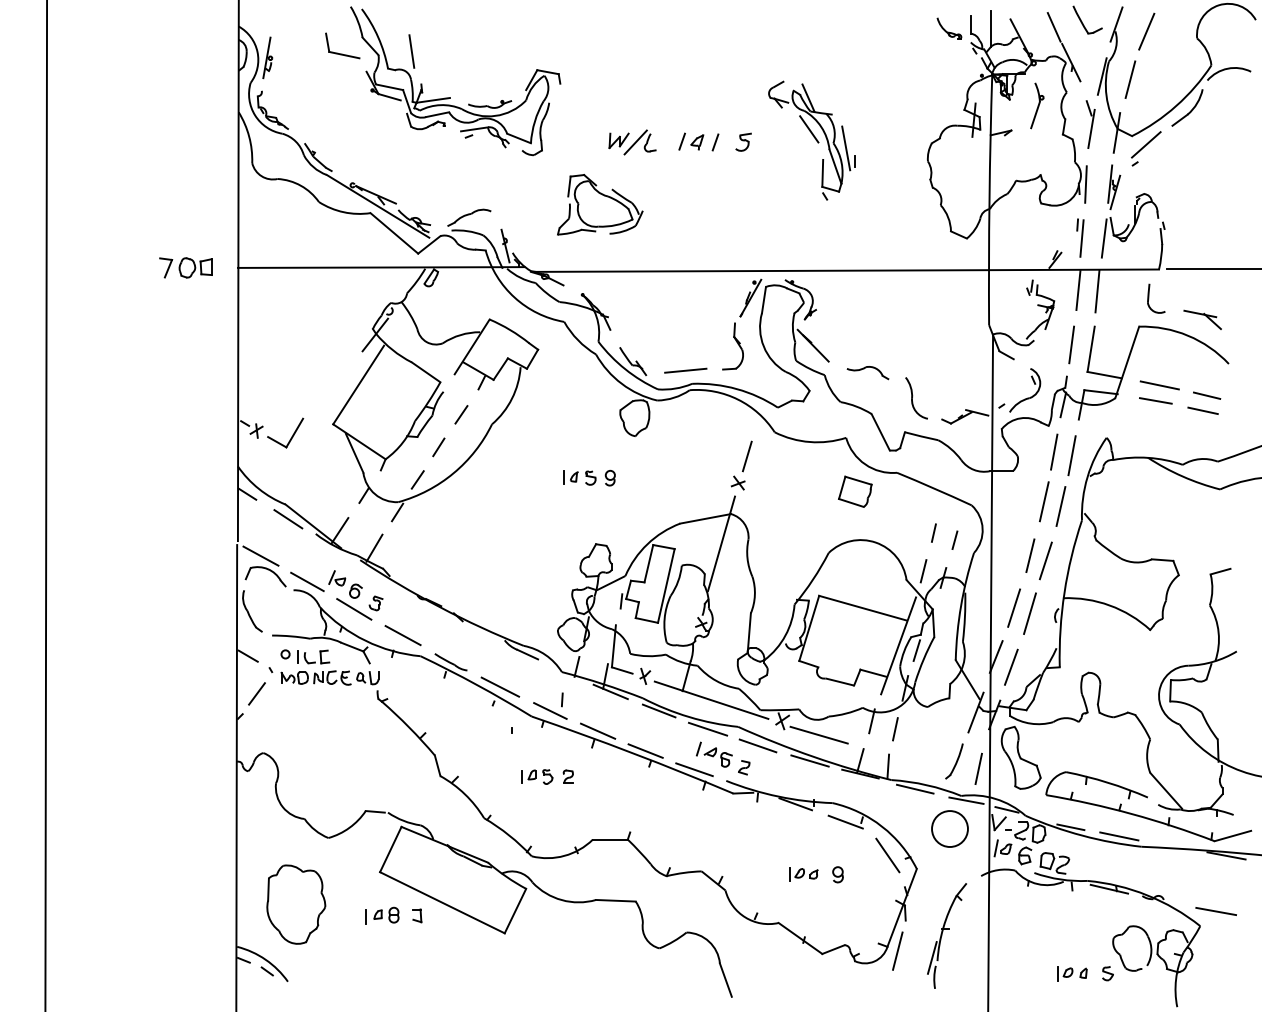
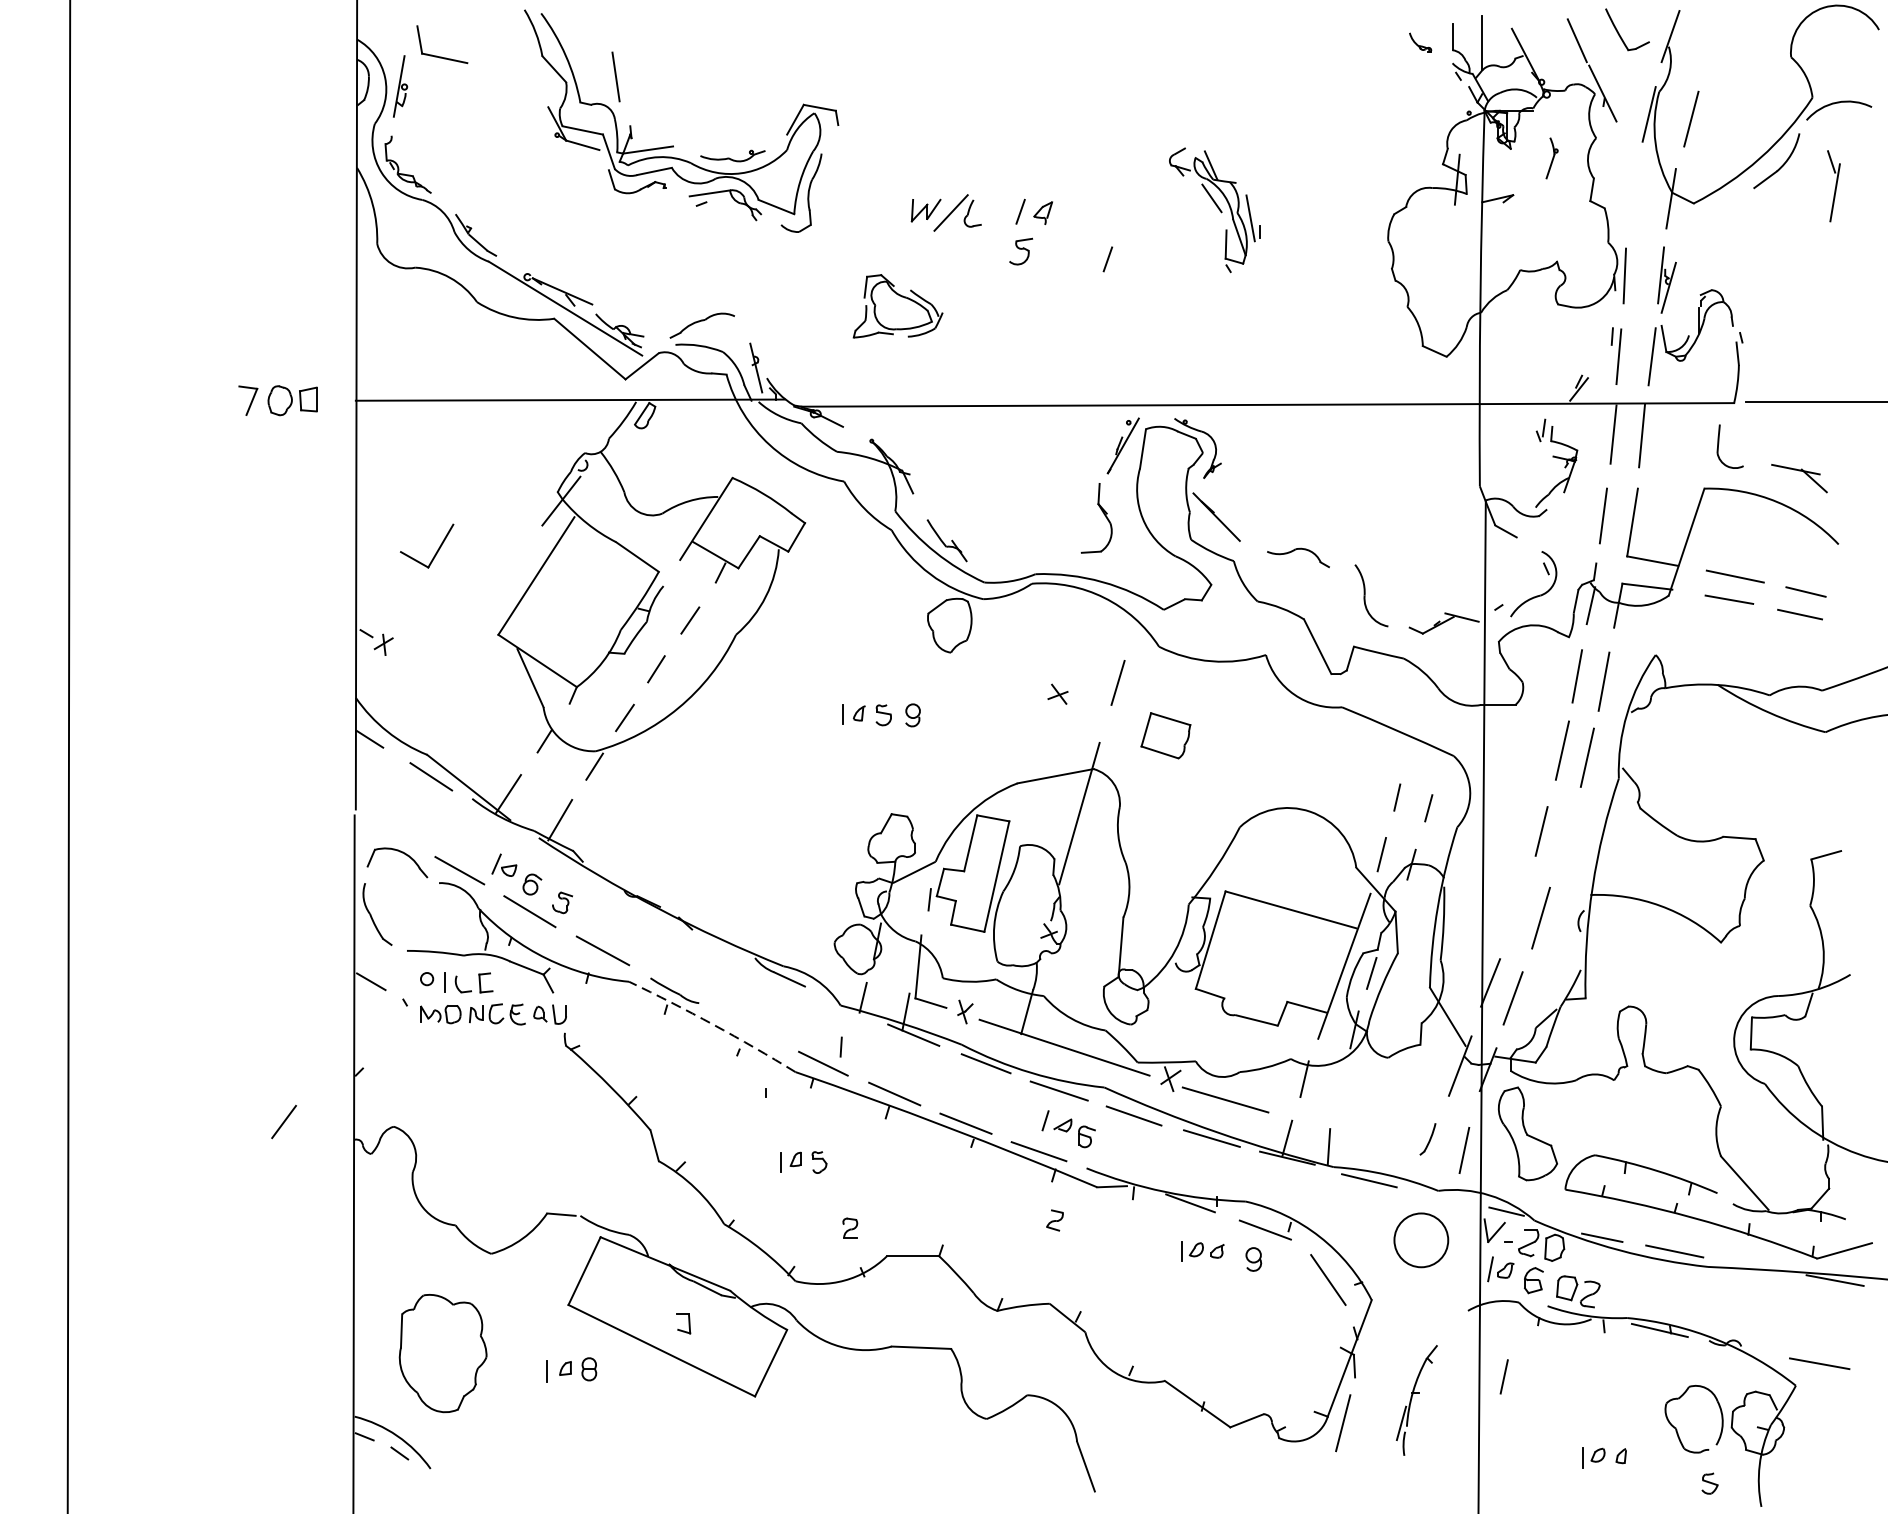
part: (949, 28) -> (1420, 42), size x0.6
line: (1146, 31) -> (1715, 46), removed
part: (342, 53) -> (441, 55), moved
part: (1037, 105) -> (1552, 157), size x0.6
part: (1090, 124) -> (1833, 186), moved
part: (811, 140) -> (1214, 210), size x0.7
part: (743, 141) -> (1021, 250), moved
line: (715, 142) -> (1107, 259), moved
part: (1146, 148) -> (1715, 222), removed
part: (600, 204) -> (898, 305), size x0.7
line: (685, 370) -> (1025, 554), removed
part: (291, 436) -> (435, 551), moved
part: (737, 482) -> (1056, 693), moved
part: (855, 491) -> (1166, 735), moved
line: (260, 555) -> (389, 831), removed
line: (1045, 560) -> (1564, 838), removed
line: (1014, 607) -> (1517, 908), removed
arc: (476, 684) -> (712, 1024), solid -> dashed
line: (500, 686) -> (748, 1027), removed
line: (256, 693) -> (283, 1121), moved
line: (895, 729) -> (1504, 1377), moved
part: (954, 761) -> (1428, 1139), size x0.6
part: (744, 767) -> (1055, 1220), moved
part: (567, 776) -> (848, 1227), moved
line: (966, 800) -> (1446, 1197), removed
part: (803, 874) -> (1202, 1251), moved
part: (837, 874) -> (1253, 1259), moved
part: (417, 915) -> (684, 1323), moved
part: (946, 935) -> (1416, 1399), size x0.7
part: (1107, 973) -> (1709, 1483), moved

